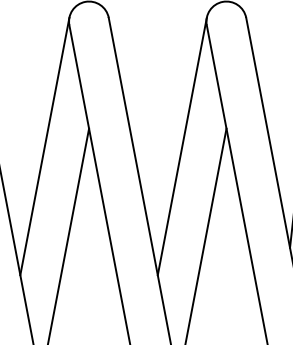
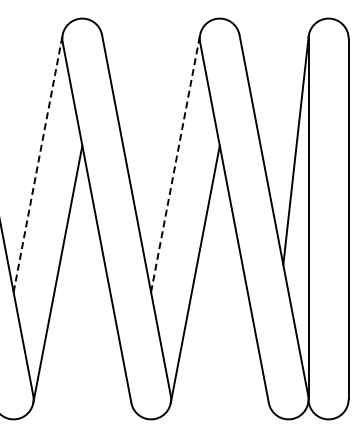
line: (45, 146) -> (38, 163), solid -> dashed
line: (182, 146) -> (175, 163), solid -> dashed

